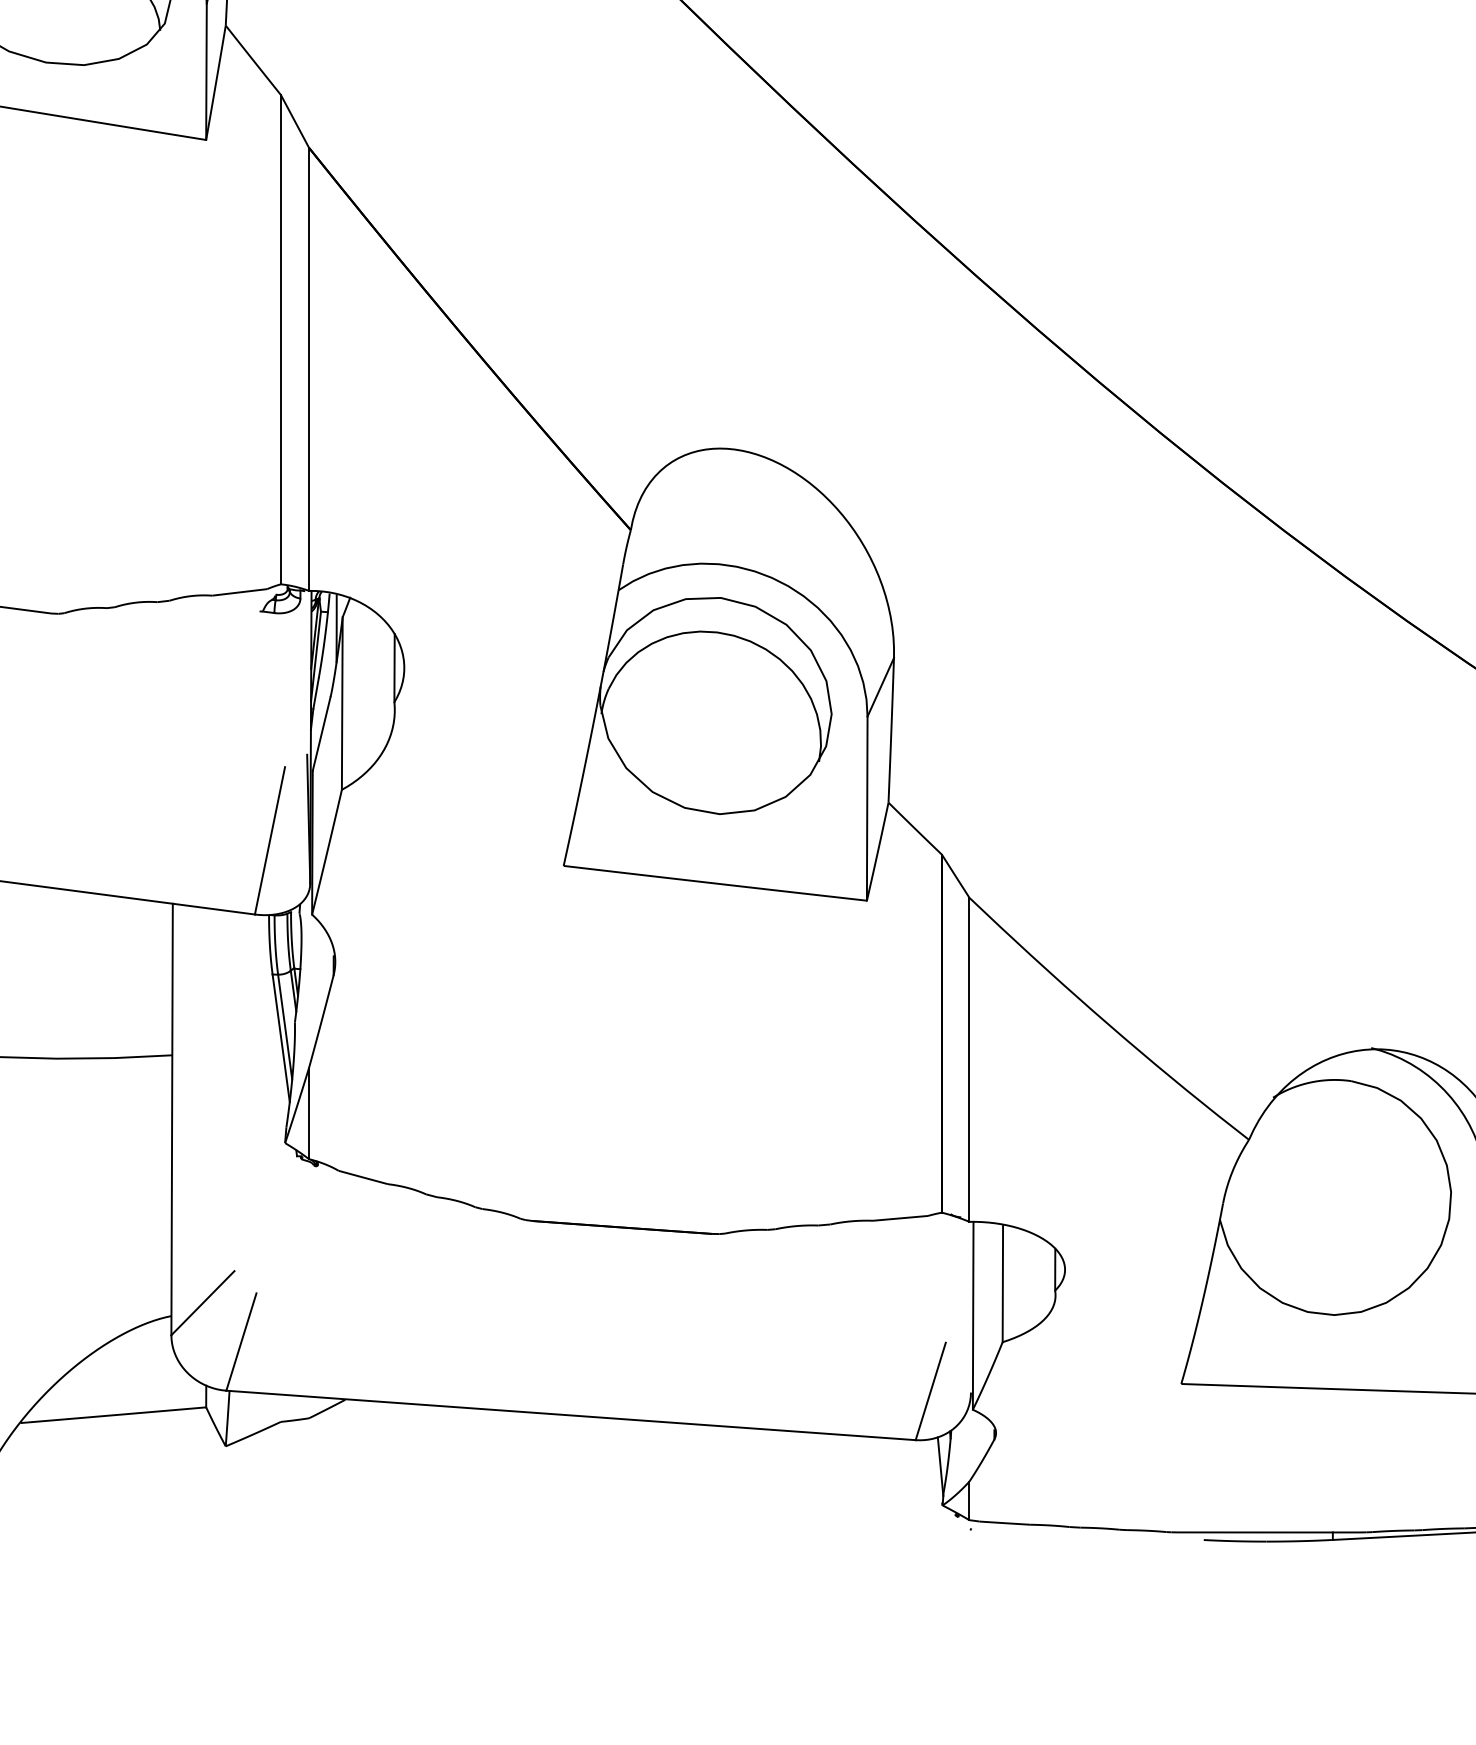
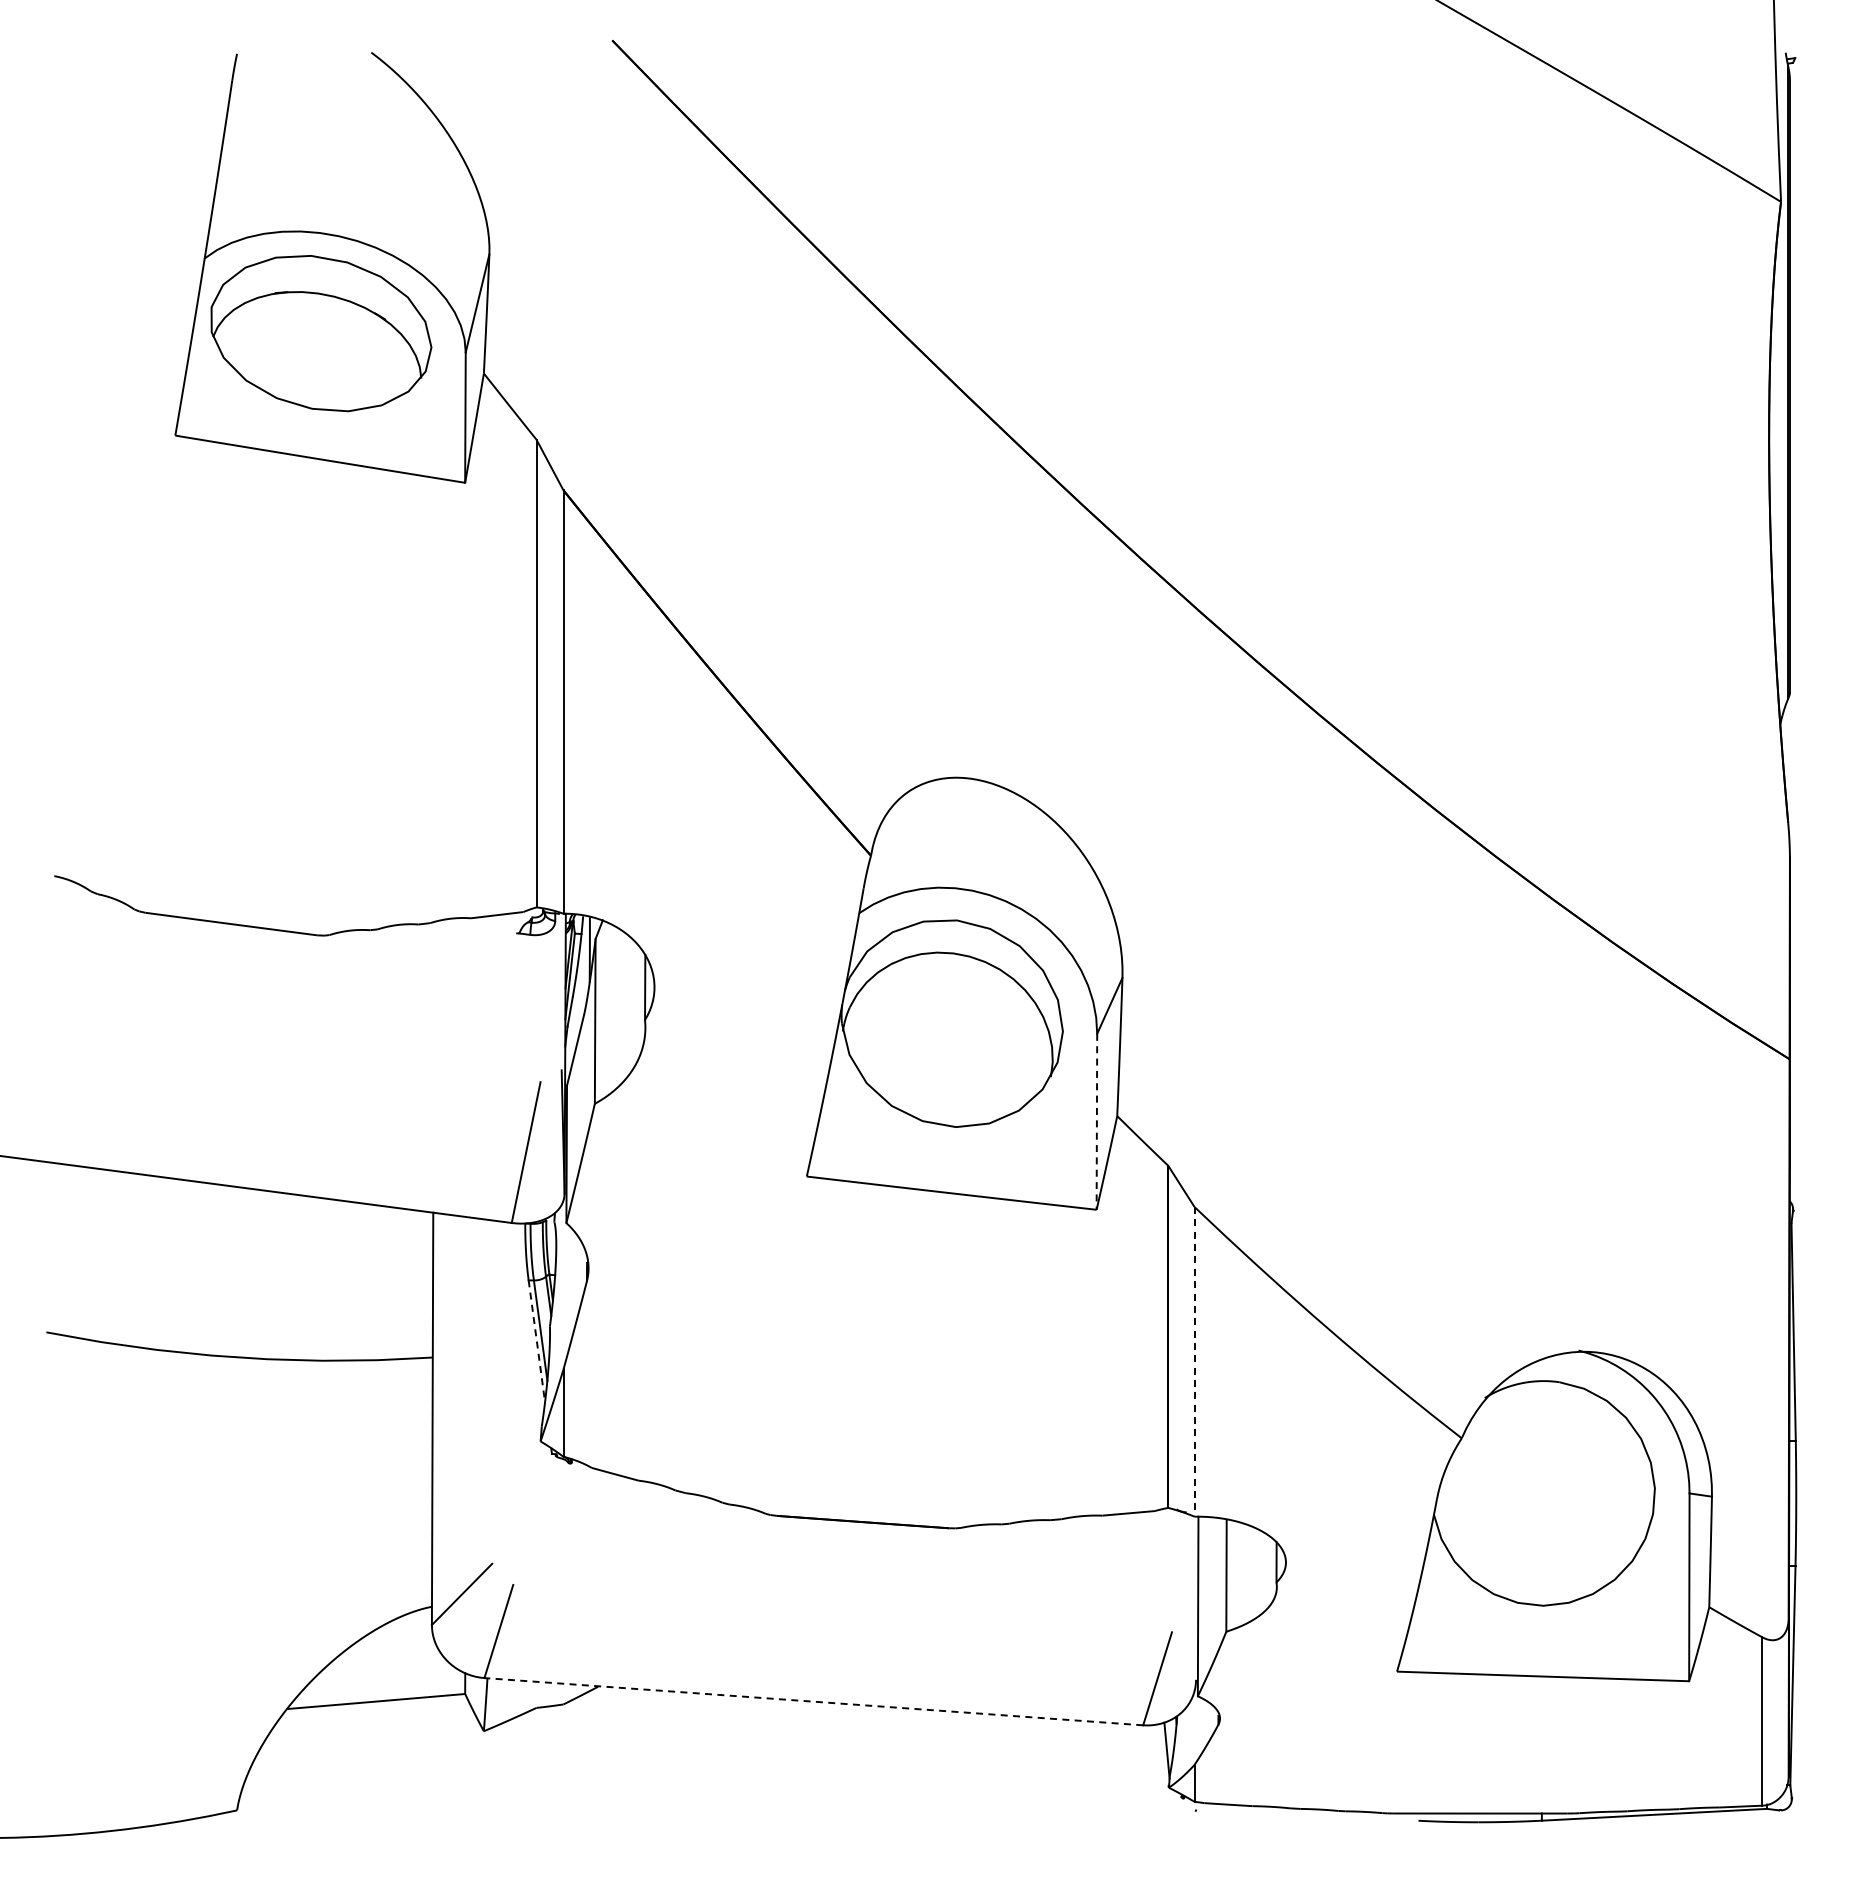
line: (866, 808) -> (1096, 1121), solid -> dashed
line: (280, 1038) -> (536, 1341), solid -> dashed
line: (969, 1059) -> (1194, 1361), solid -> dashed
line: (570, 1415) -> (813, 1701), solid -> dashed

